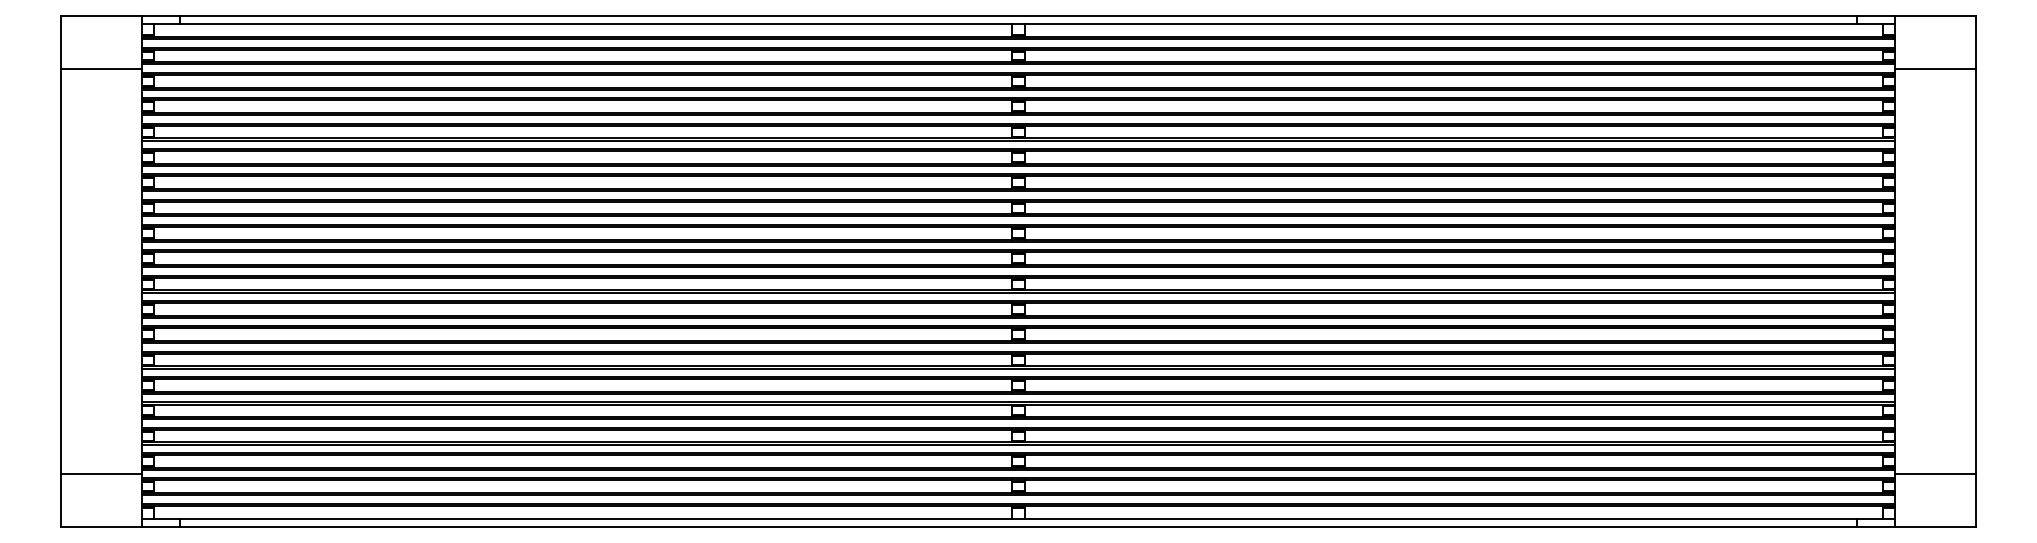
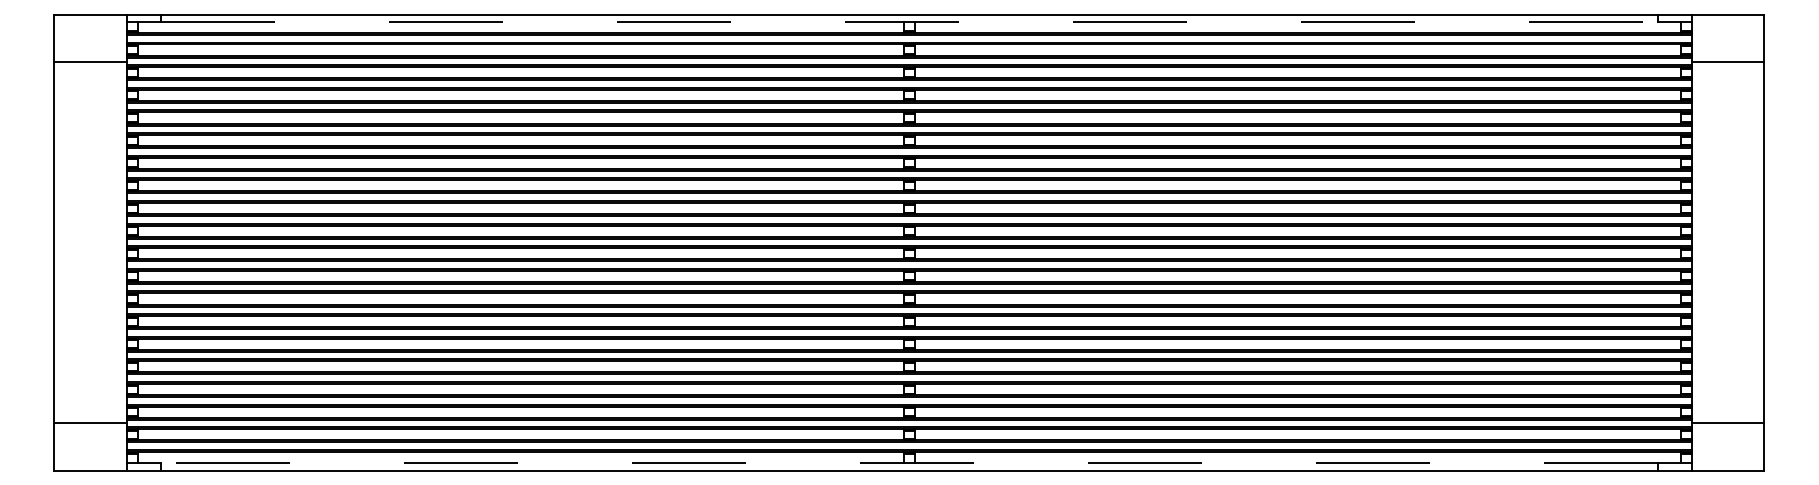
line: (1018, 24) -> (909, 21), solid -> dashed
line: (1017, 518) -> (908, 463), solid -> dashed

